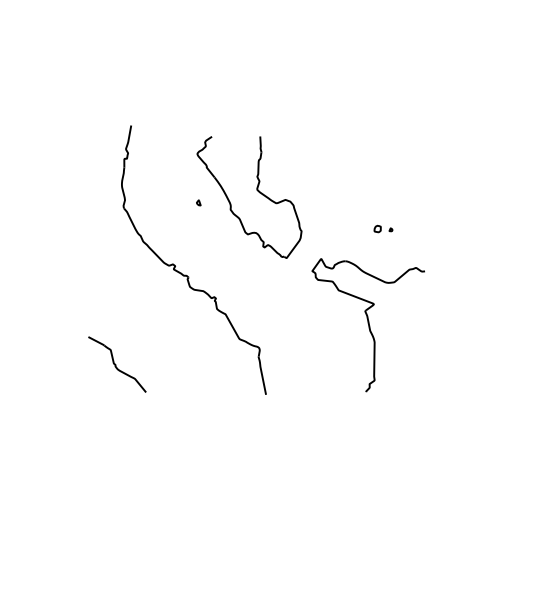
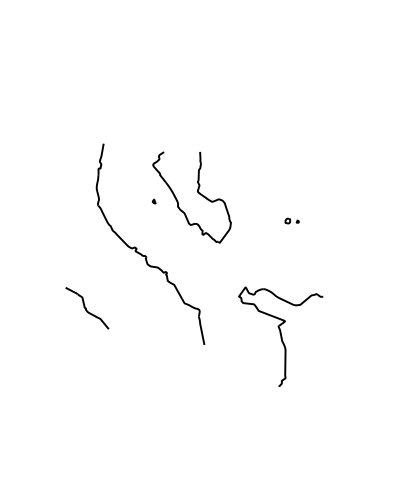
part: (367, 324) -> (280, 336), moved
part: (117, 364) -> (87, 308), moved

